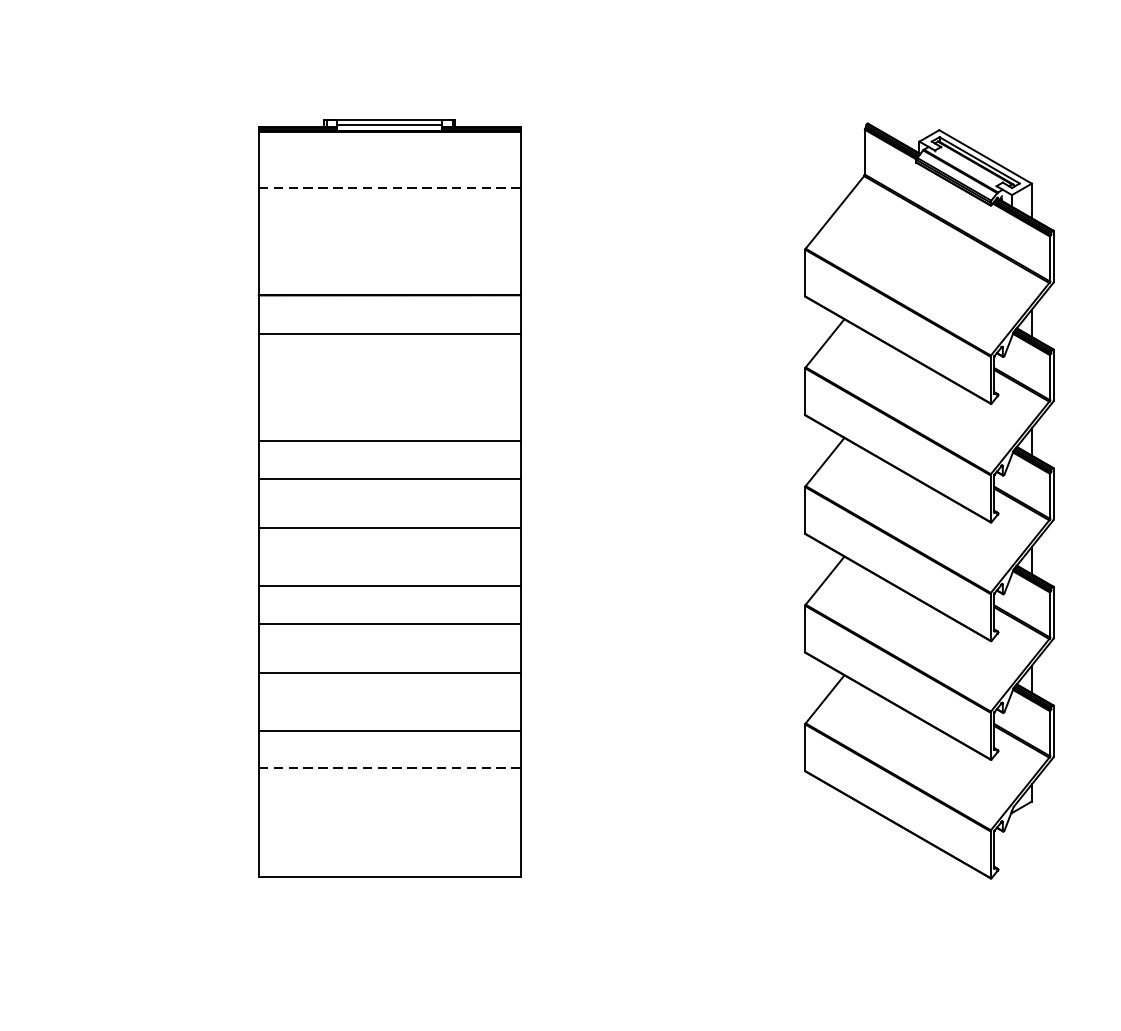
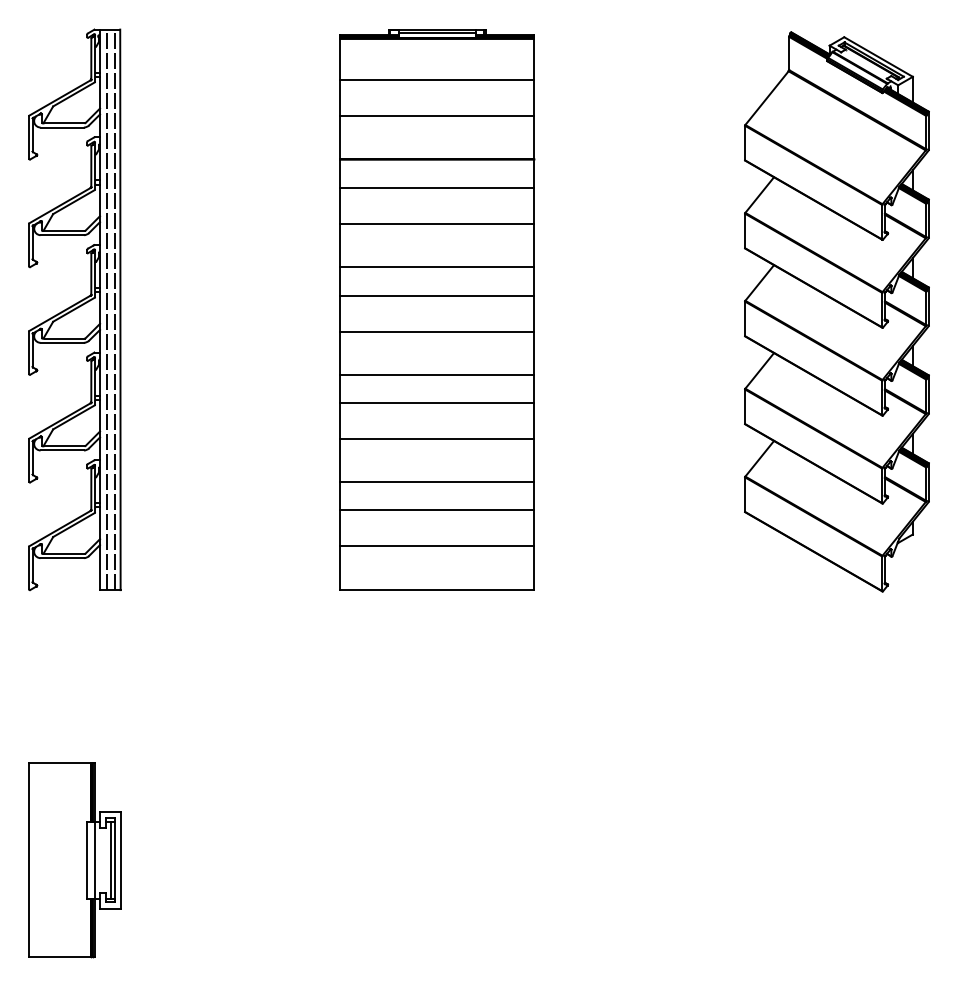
line: (390, 188) -> (437, 80), dashed -> solid
line: (390, 237) -> (437, 116), added
line: (390, 383) -> (437, 224), added
line: (390, 769) -> (437, 510), dashed -> solid
line: (390, 817) -> (437, 546), added

